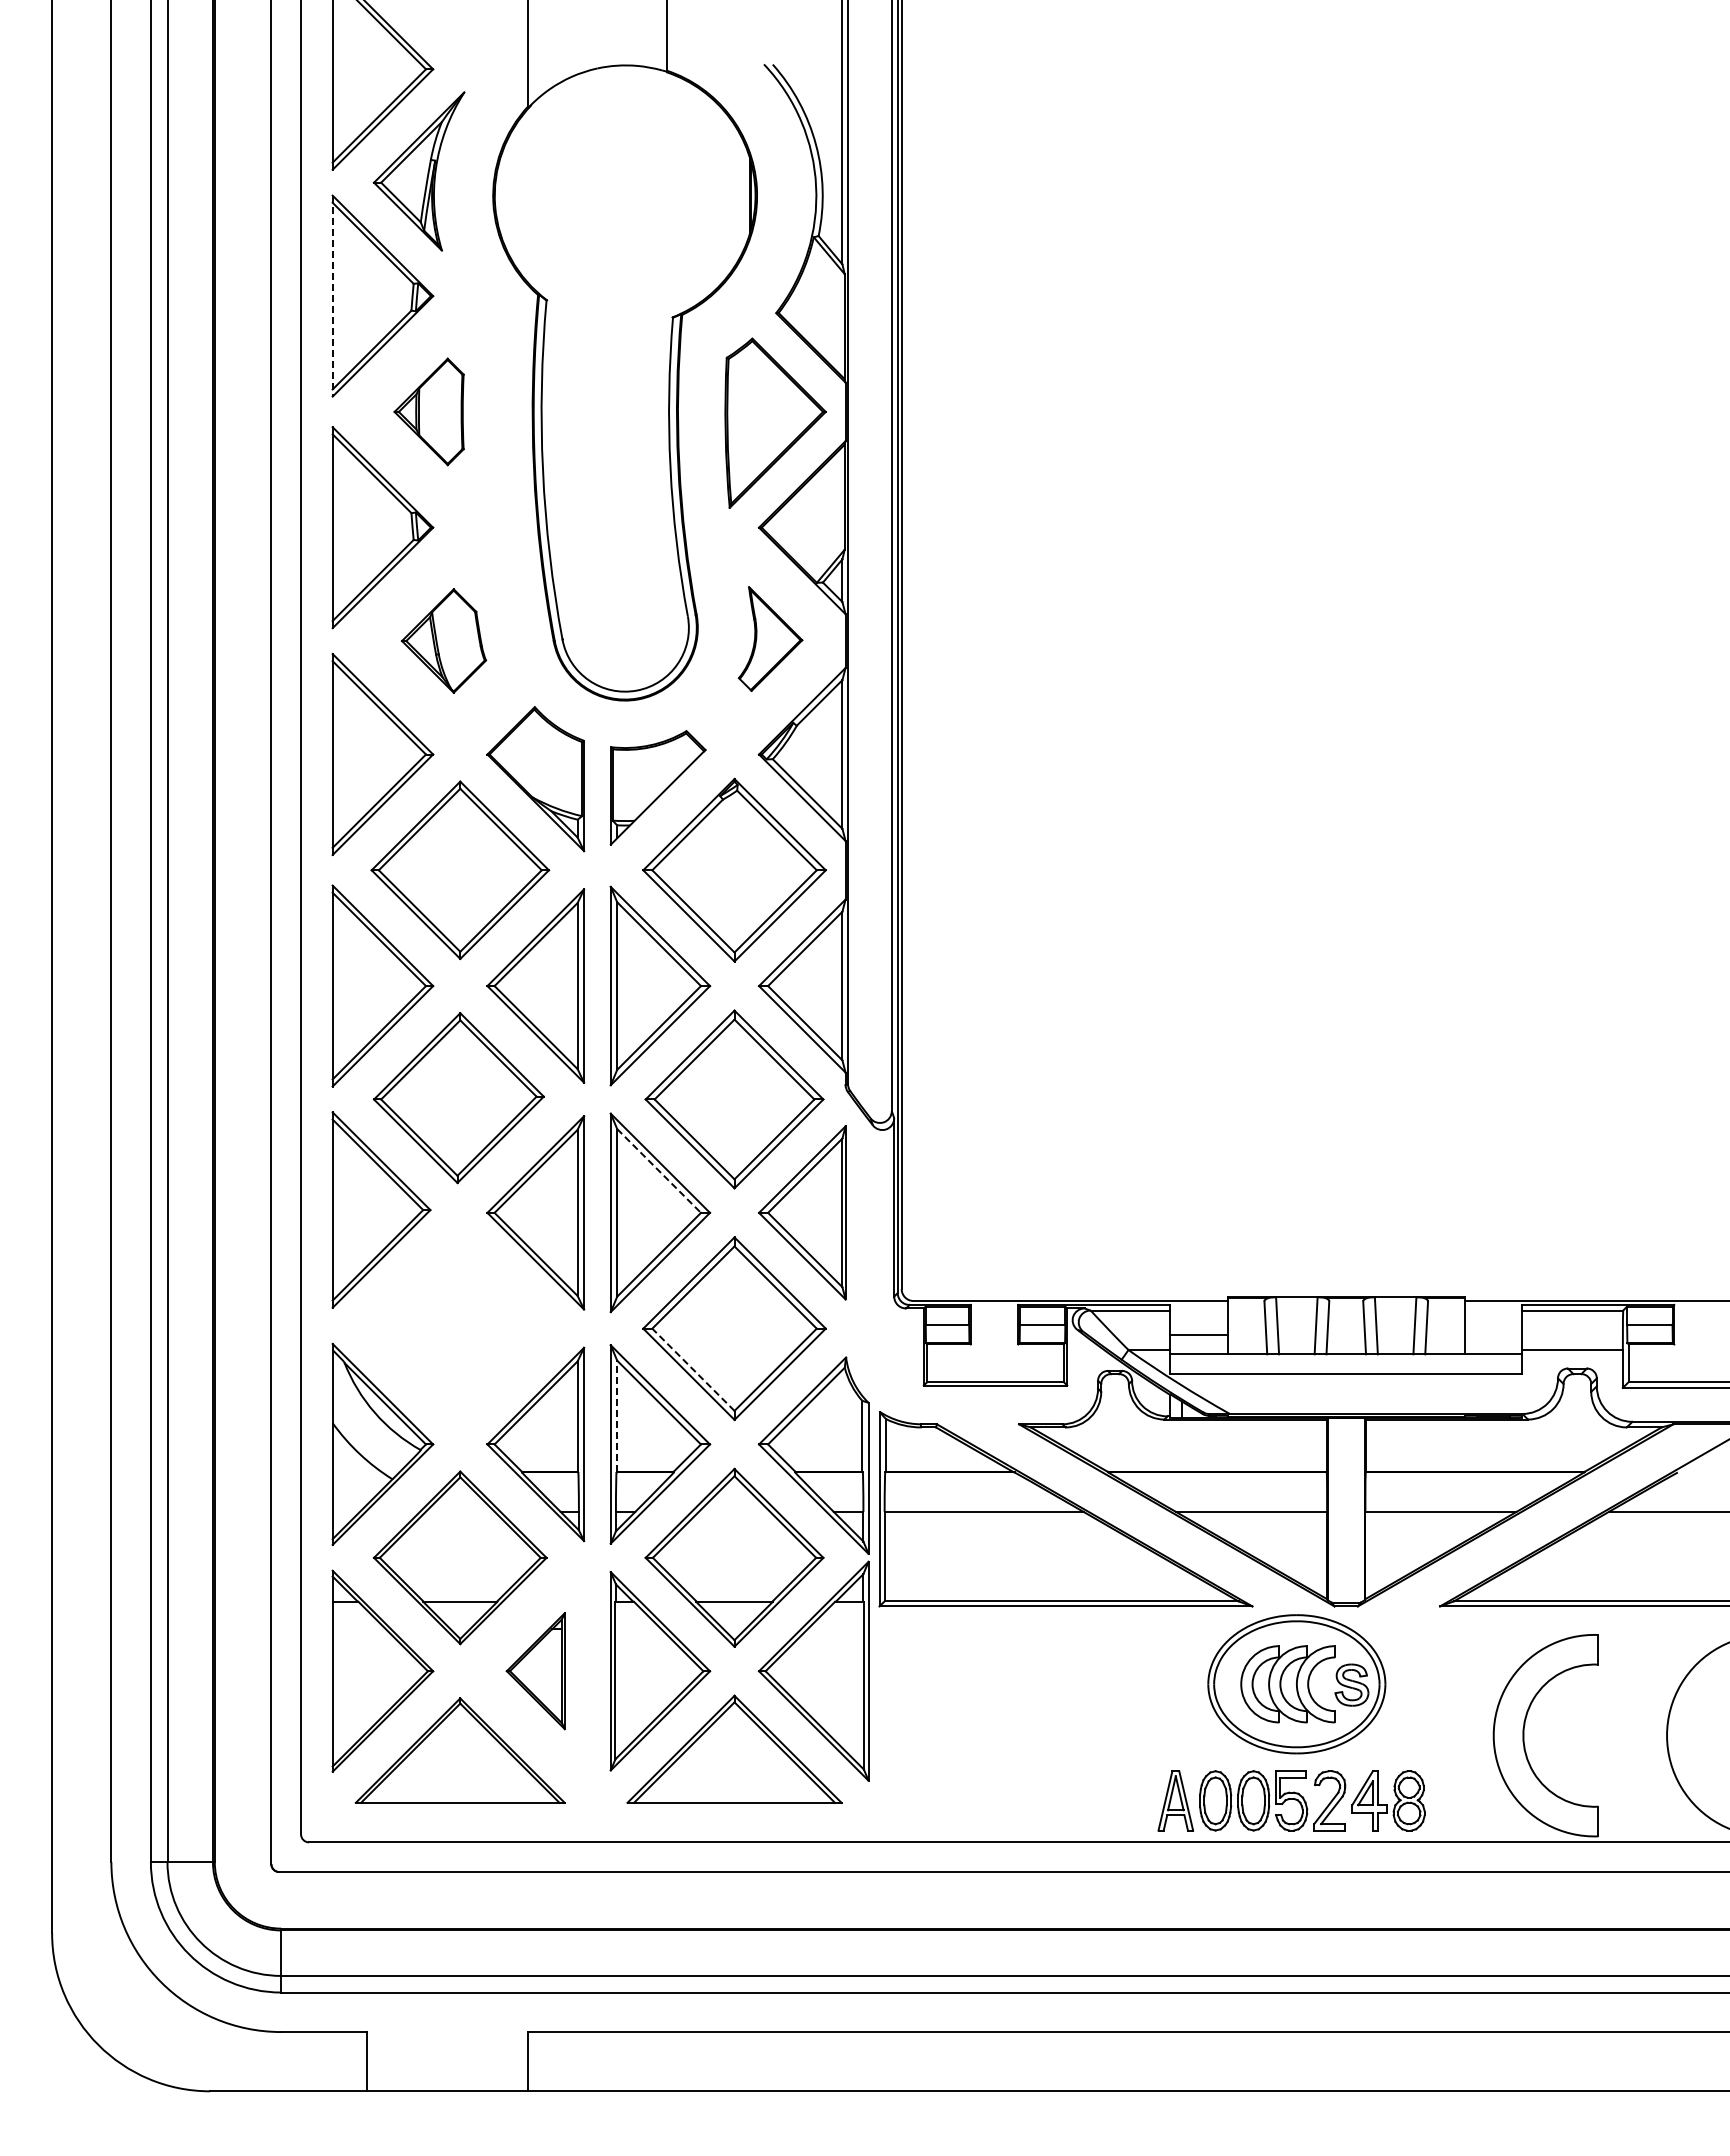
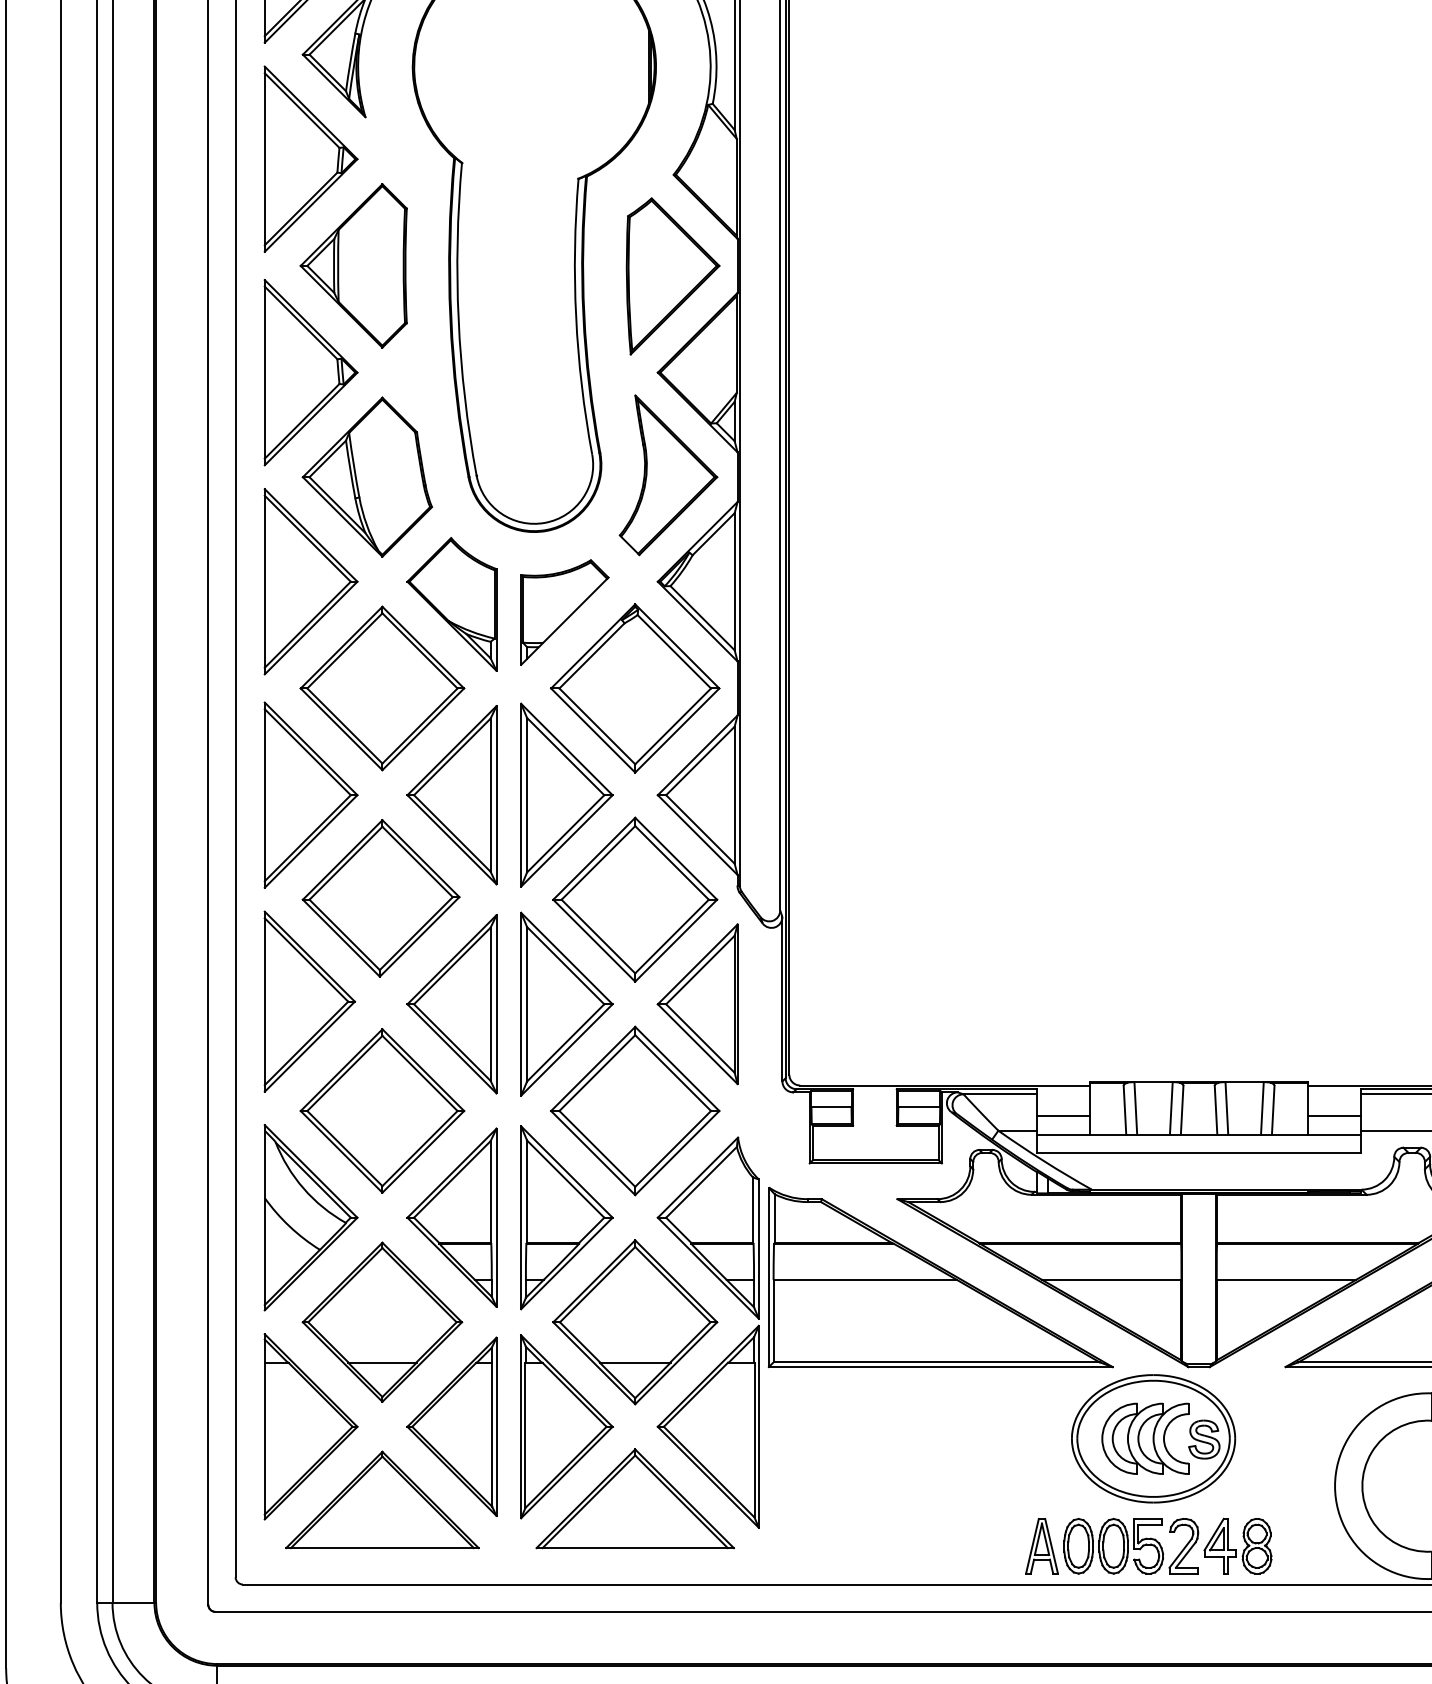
line: (332, 296) -> (264, 159), dashed -> solid
part: (428, 411) -> (353, 265), size x1.67
part: (770, 638) -> (668, 474), size x1.67
part: (443, 640) -> (366, 476), size x1.67
line: (659, 1171) -> (566, 966), dashed -> solid
part: (460, 1328) -> (382, 1110), added
line: (1493, 1334) -> (1334, 1116), added
line: (693, 1369) -> (597, 1148), dashed -> solid
line: (617, 1416) -> (527, 1191), dashed -> solid
part: (535, 1670) -> (451, 1426), size x1.67

